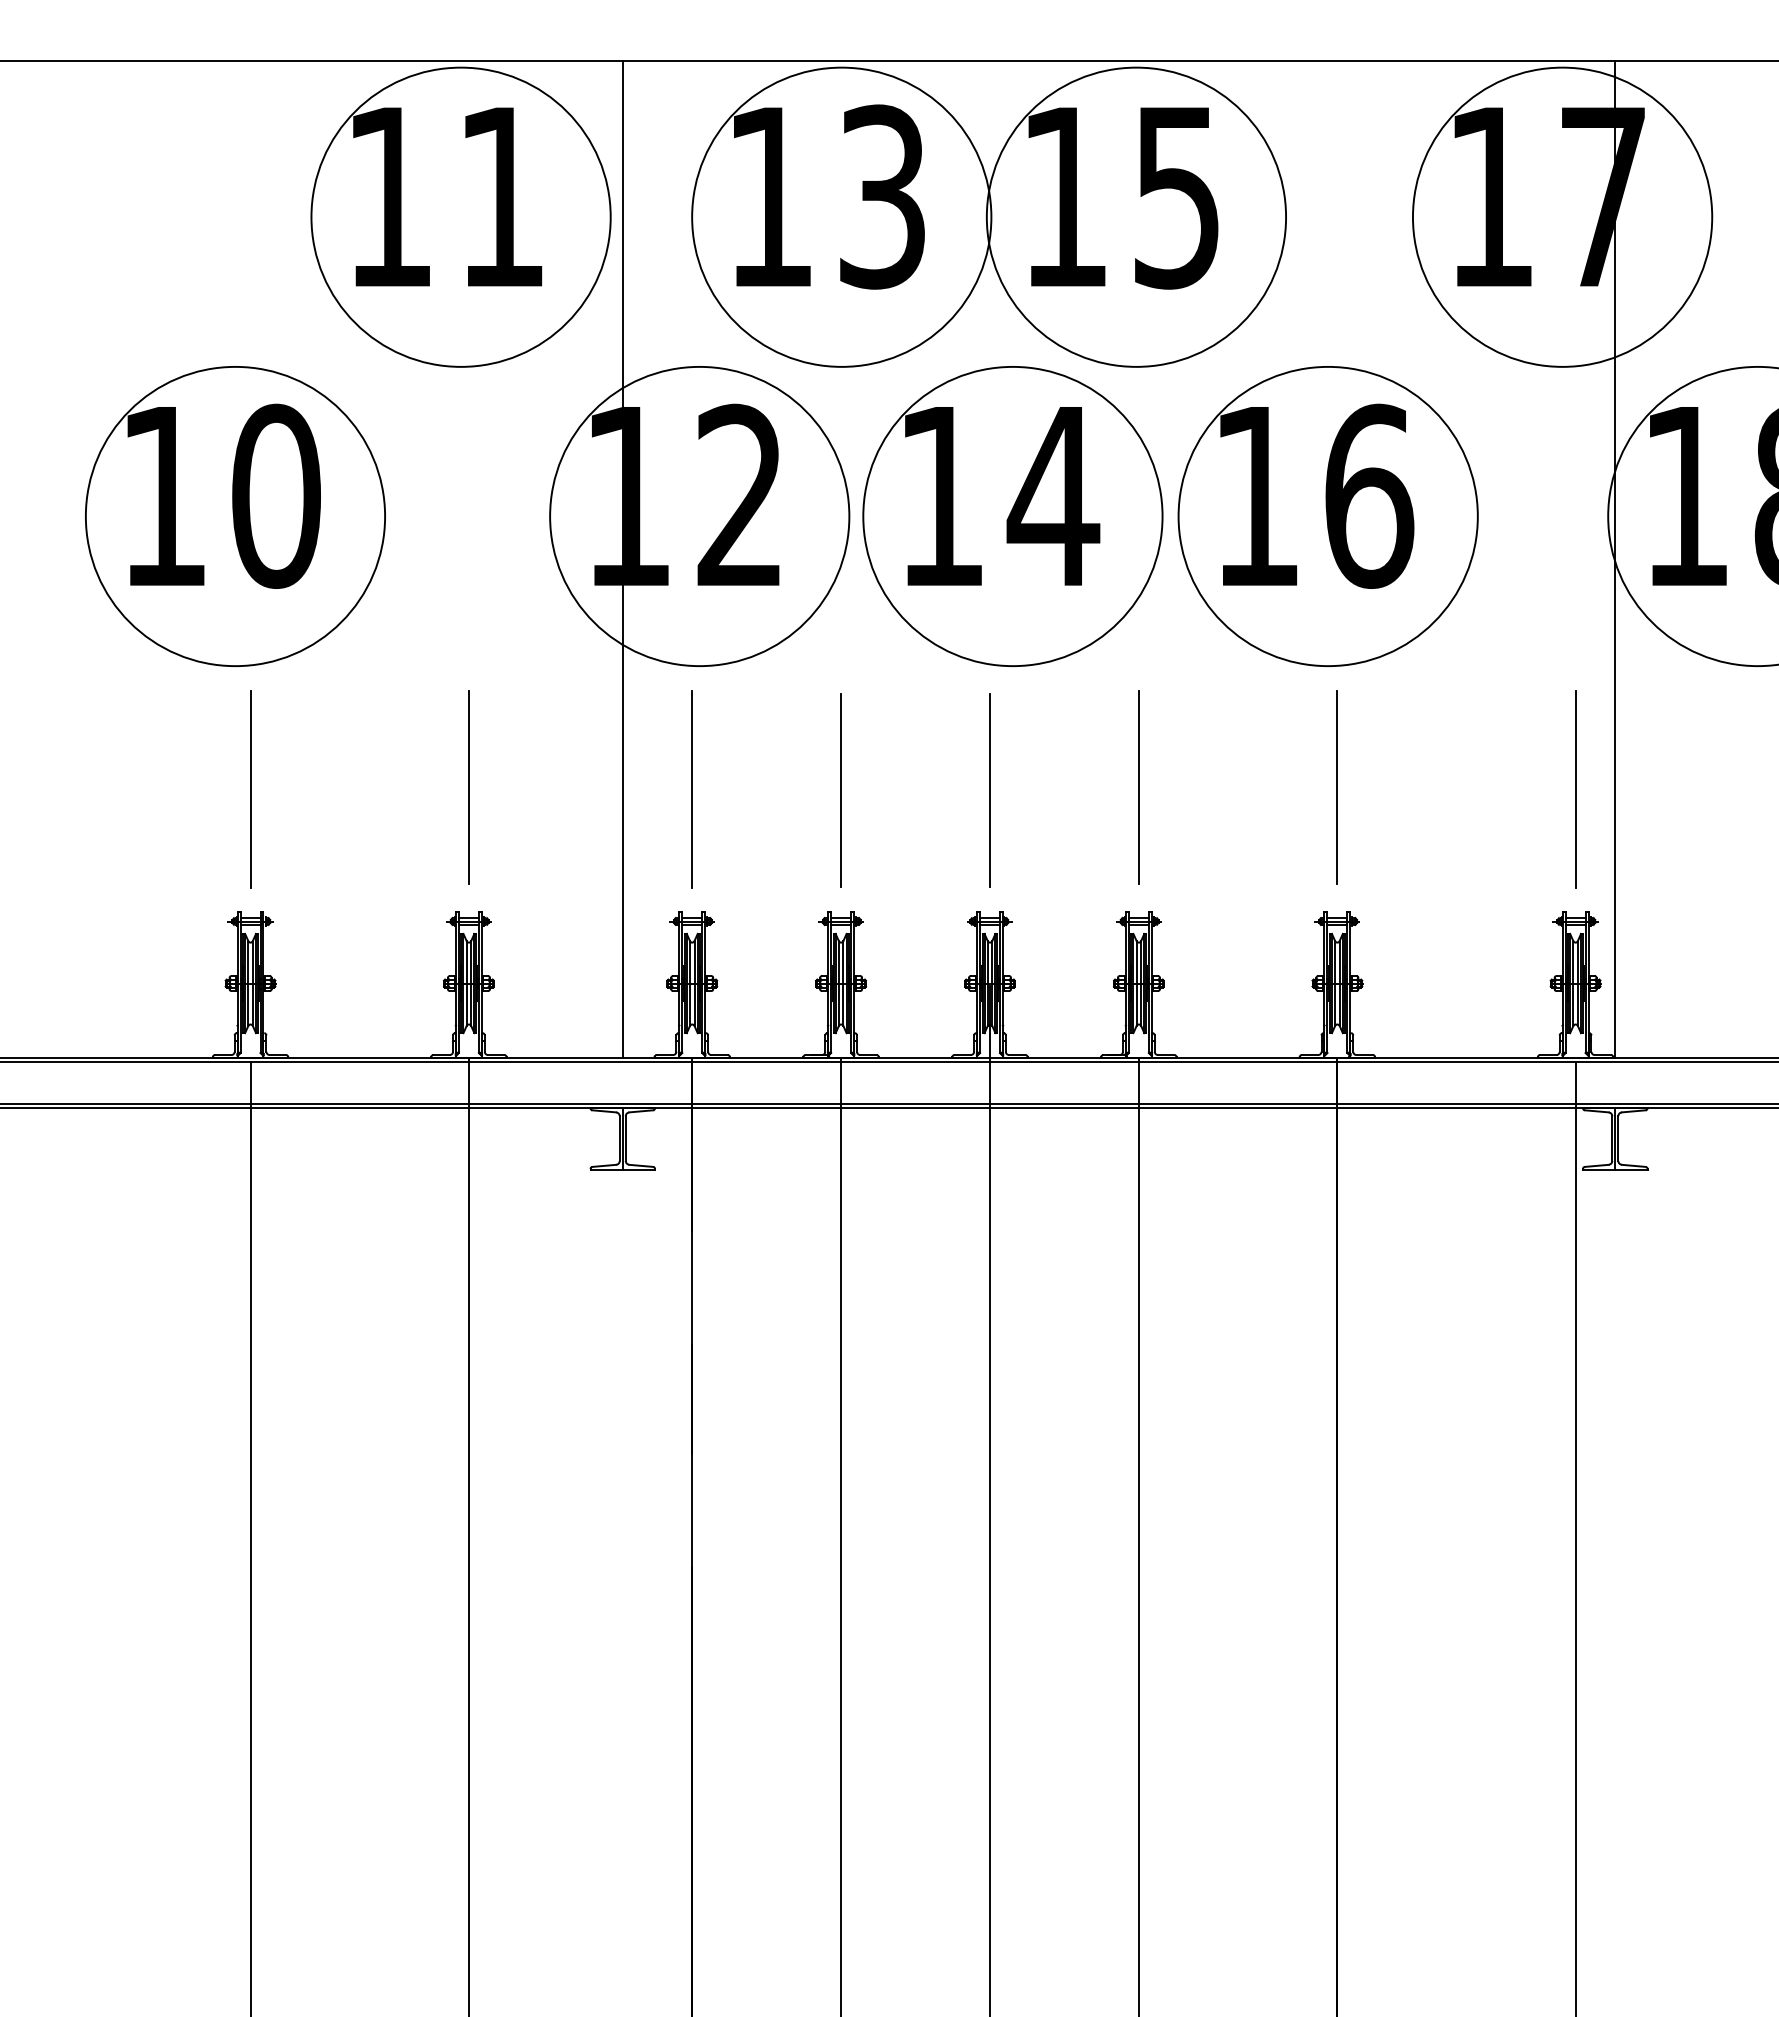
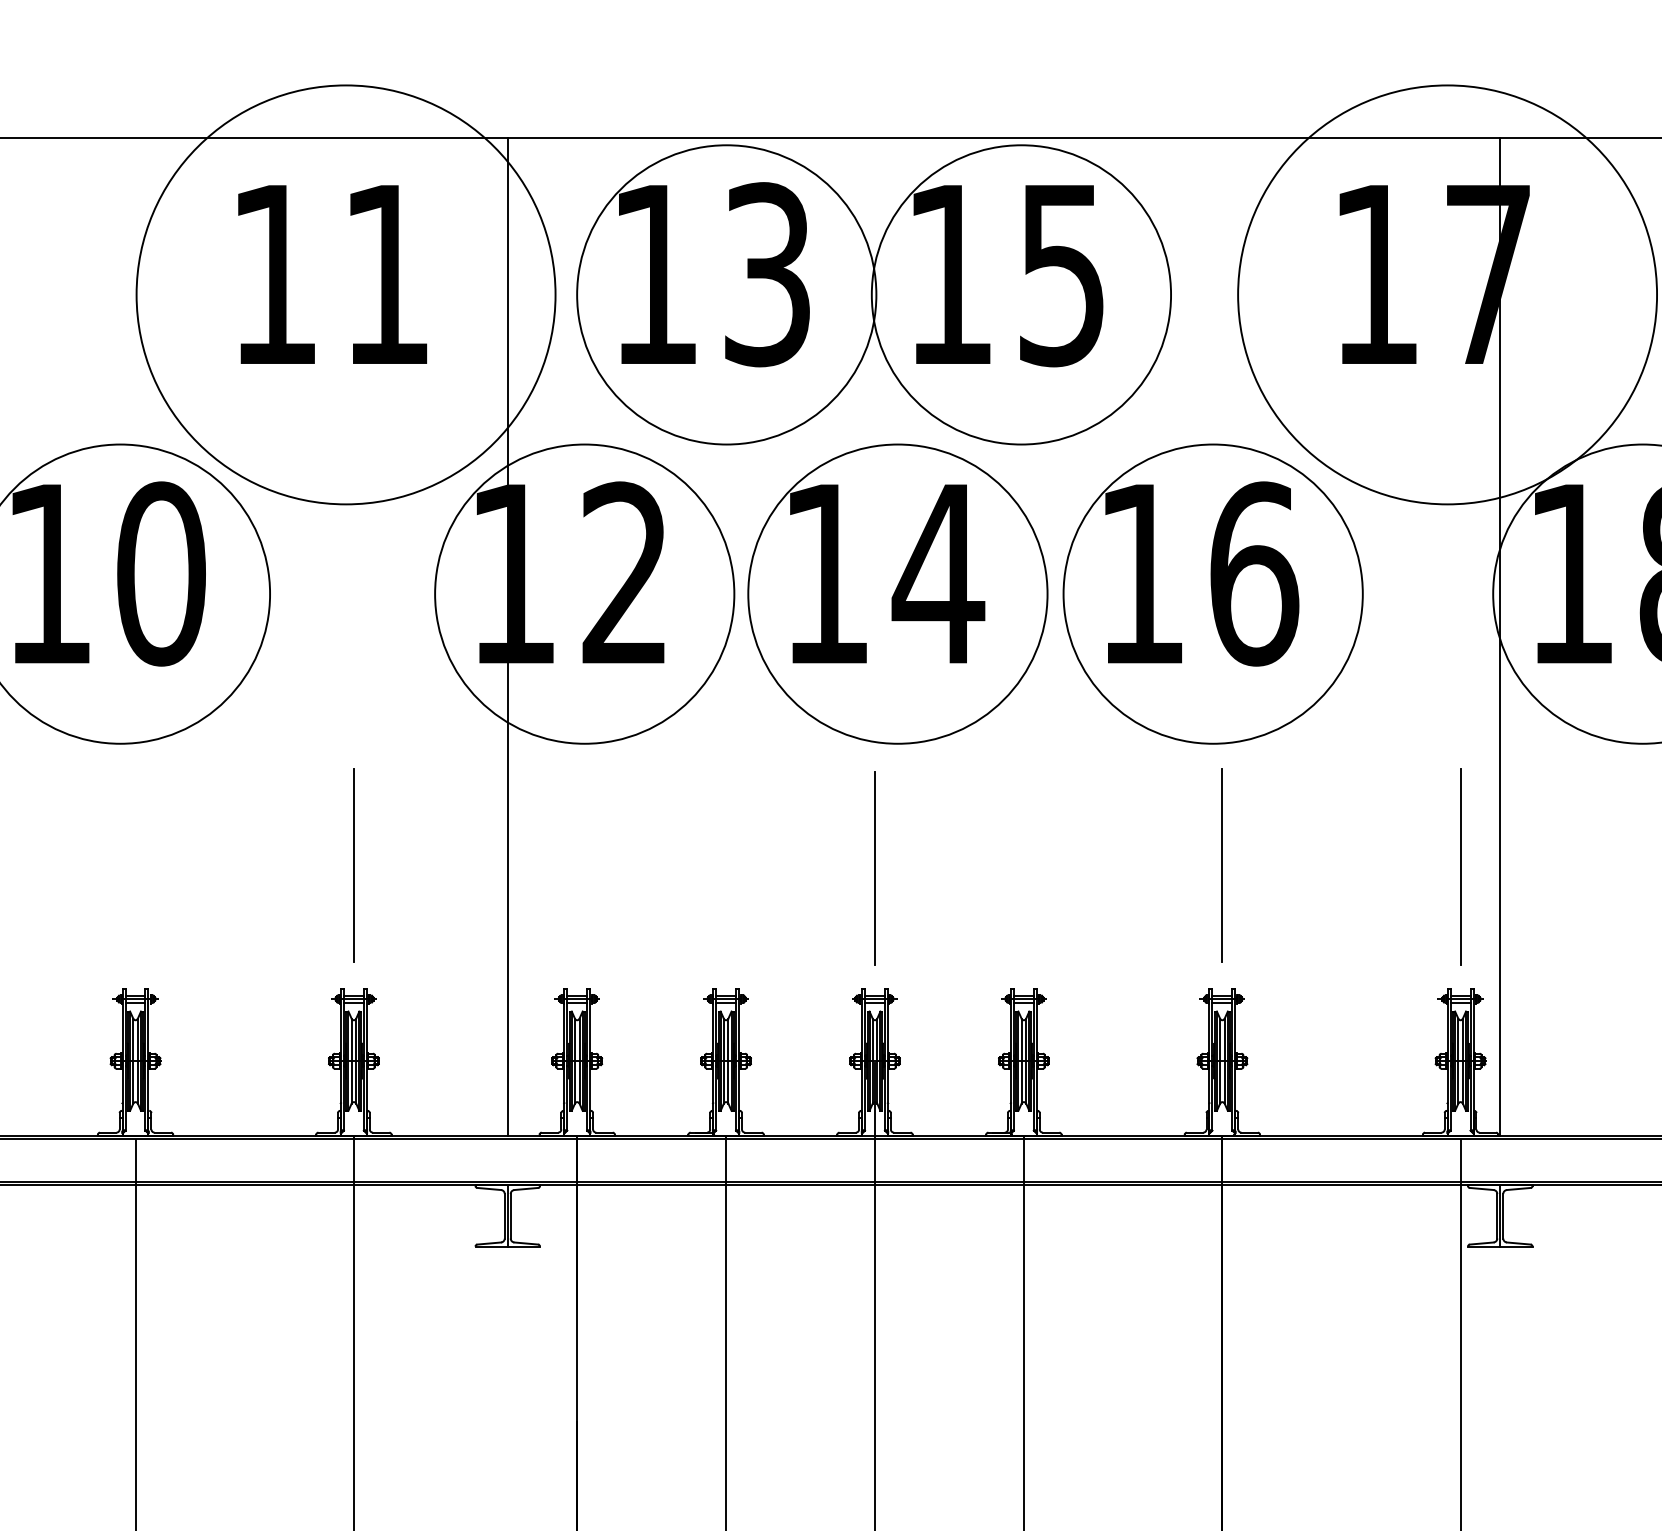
circle: (460, 216) -> (345, 294), size x1.4
circle: (1562, 216) -> (1447, 294), size x1.4
line: (1138, 787) -> (1023, 865), removed
line: (250, 789) -> (135, 867), removed
line: (692, 789) -> (577, 867), removed
line: (841, 790) -> (726, 868), removed

